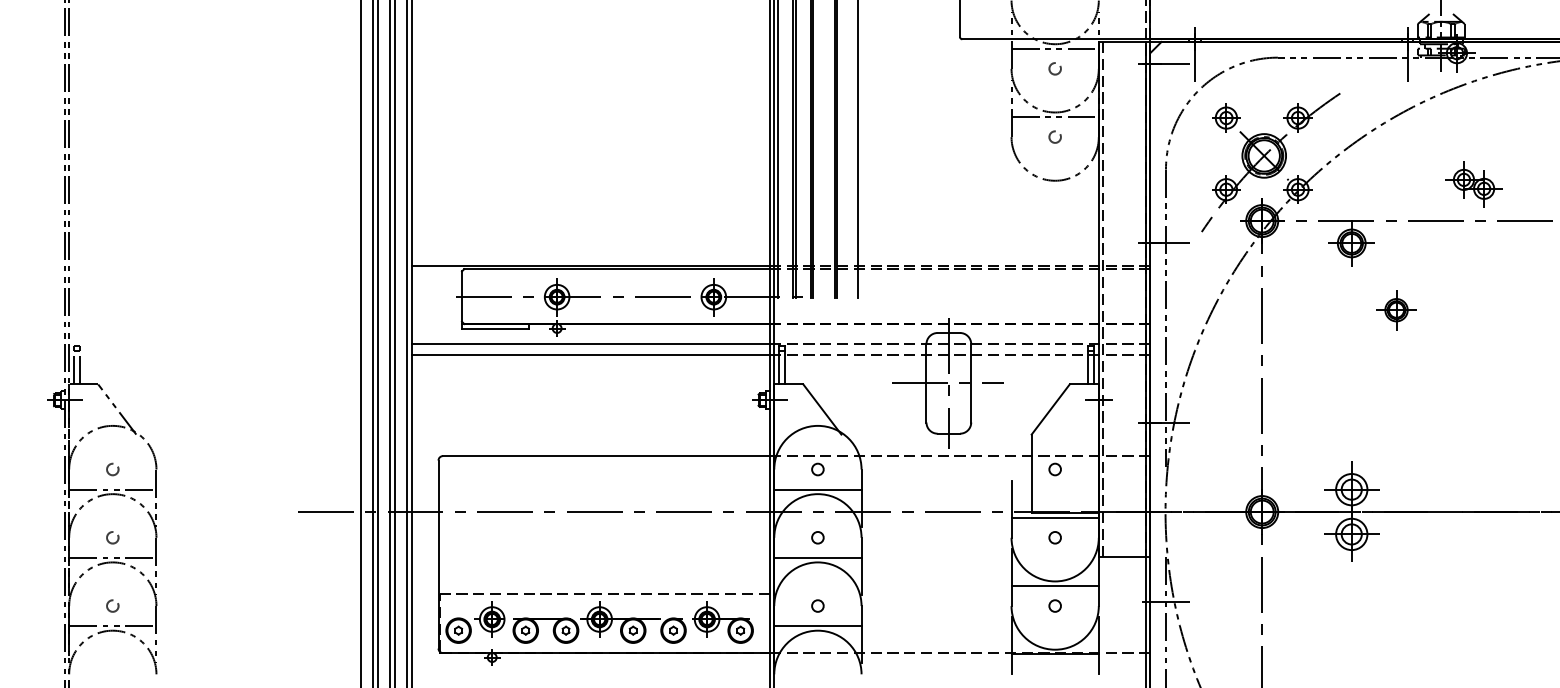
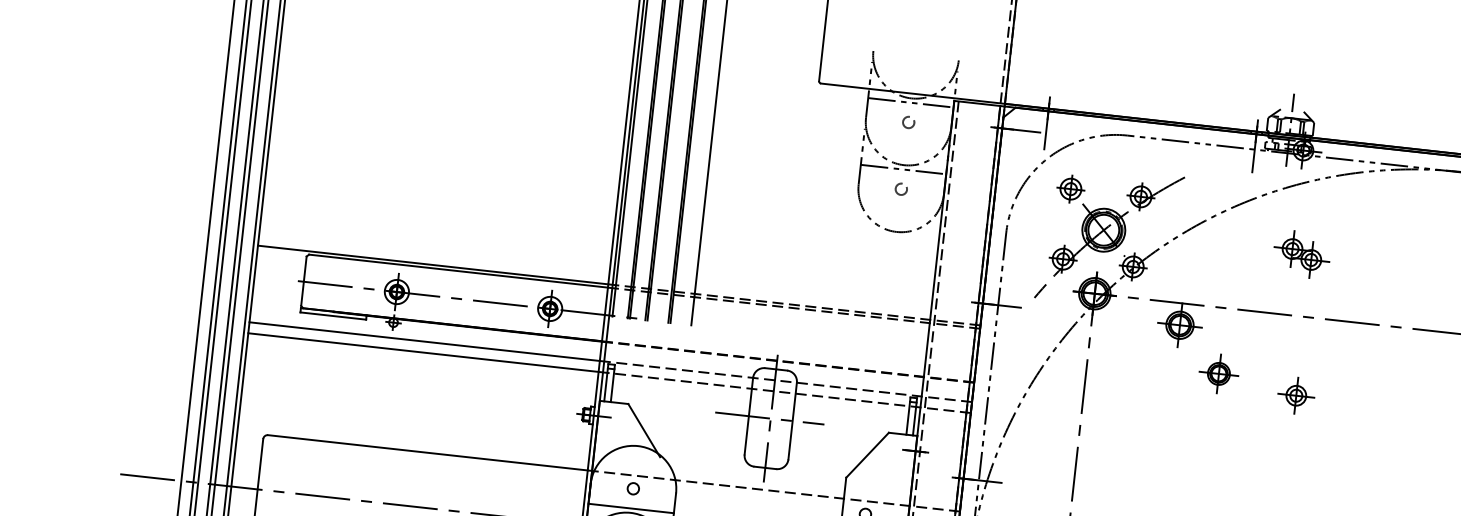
part: (1473, 184) -> (1301, 254), moved
part: (1476, 301) -> (1295, 395), added
part: (1396, 310) -> (1218, 374), moved

